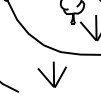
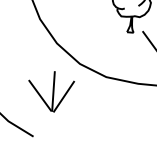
part: (52, 74) -> (51, 91), moved

